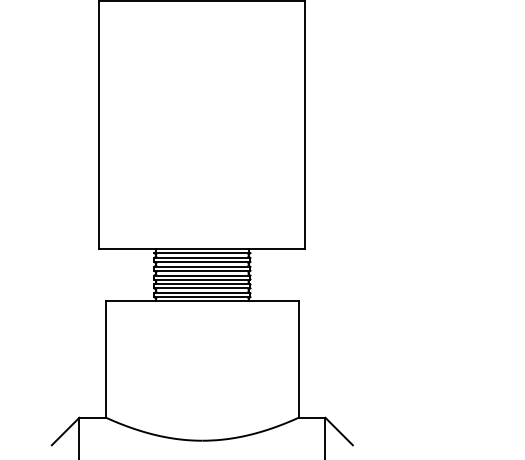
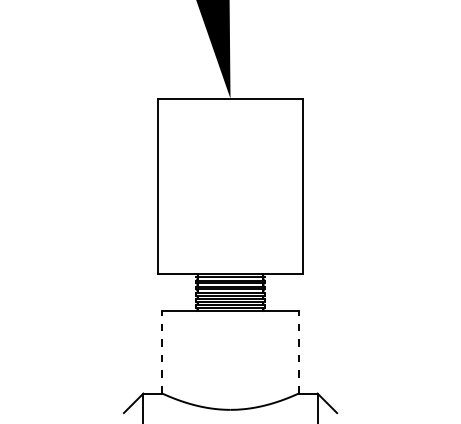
line: (106, 358) -> (162, 351), solid -> dashed
line: (298, 358) -> (298, 351), solid -> dashed

